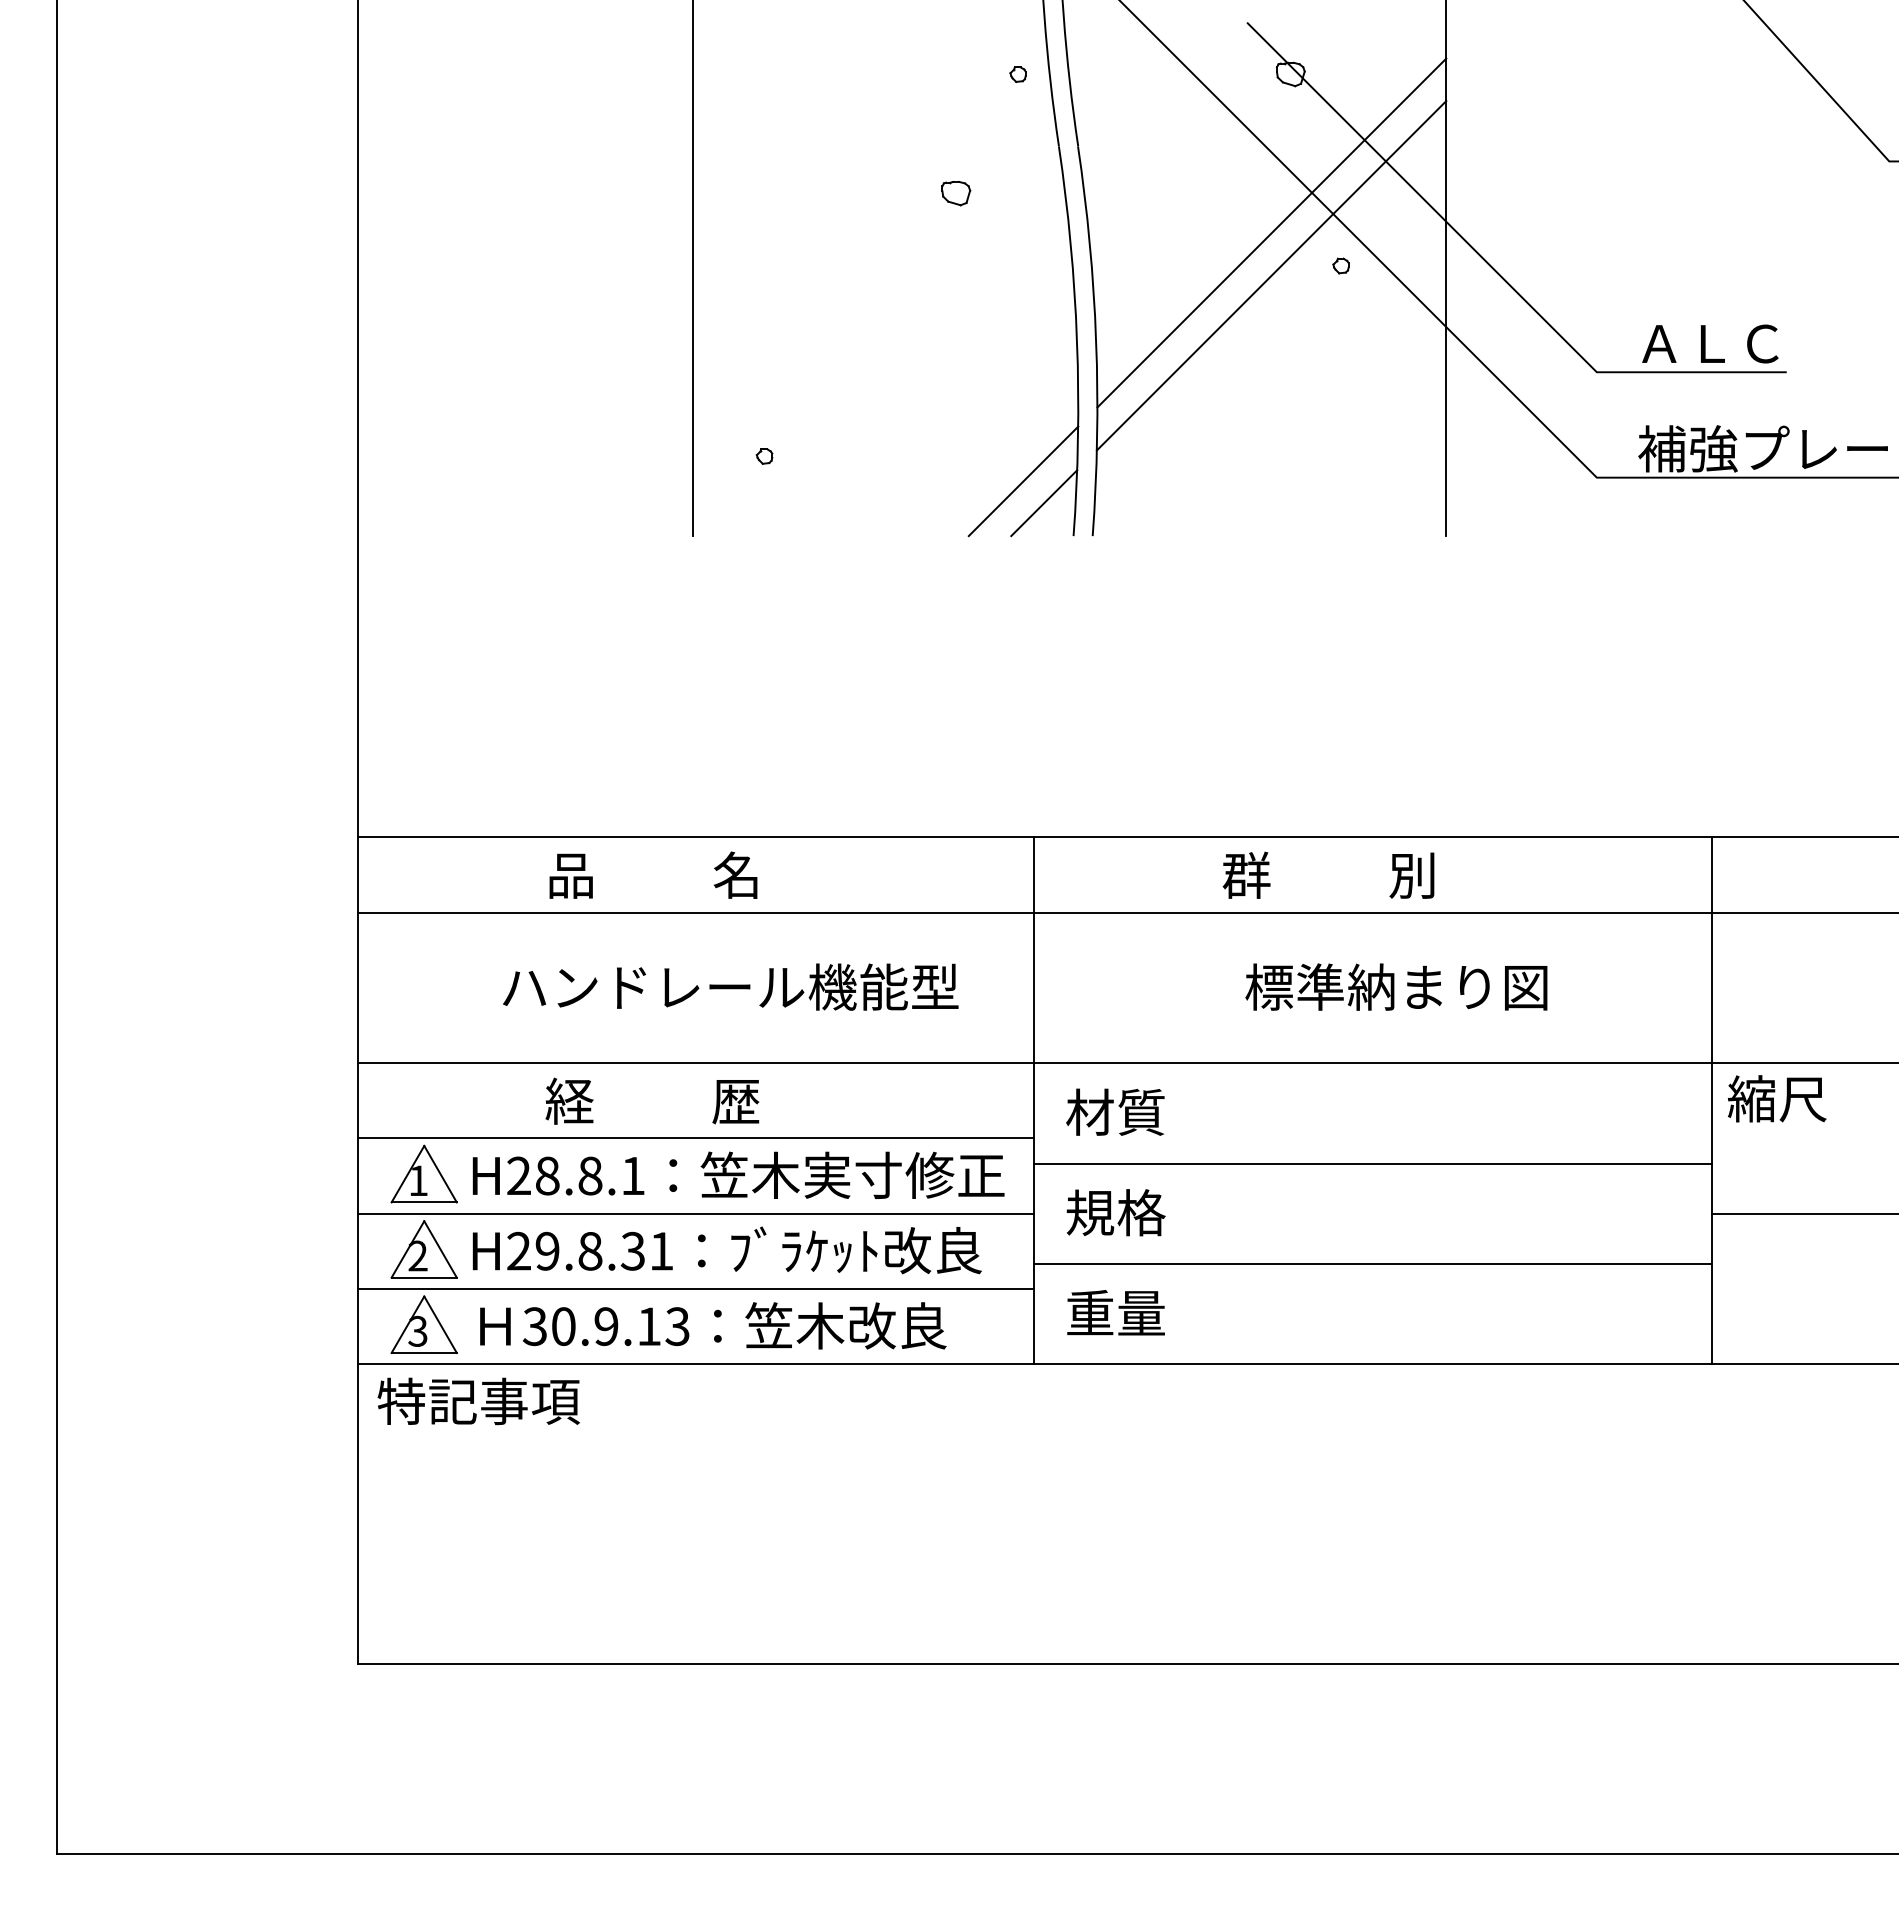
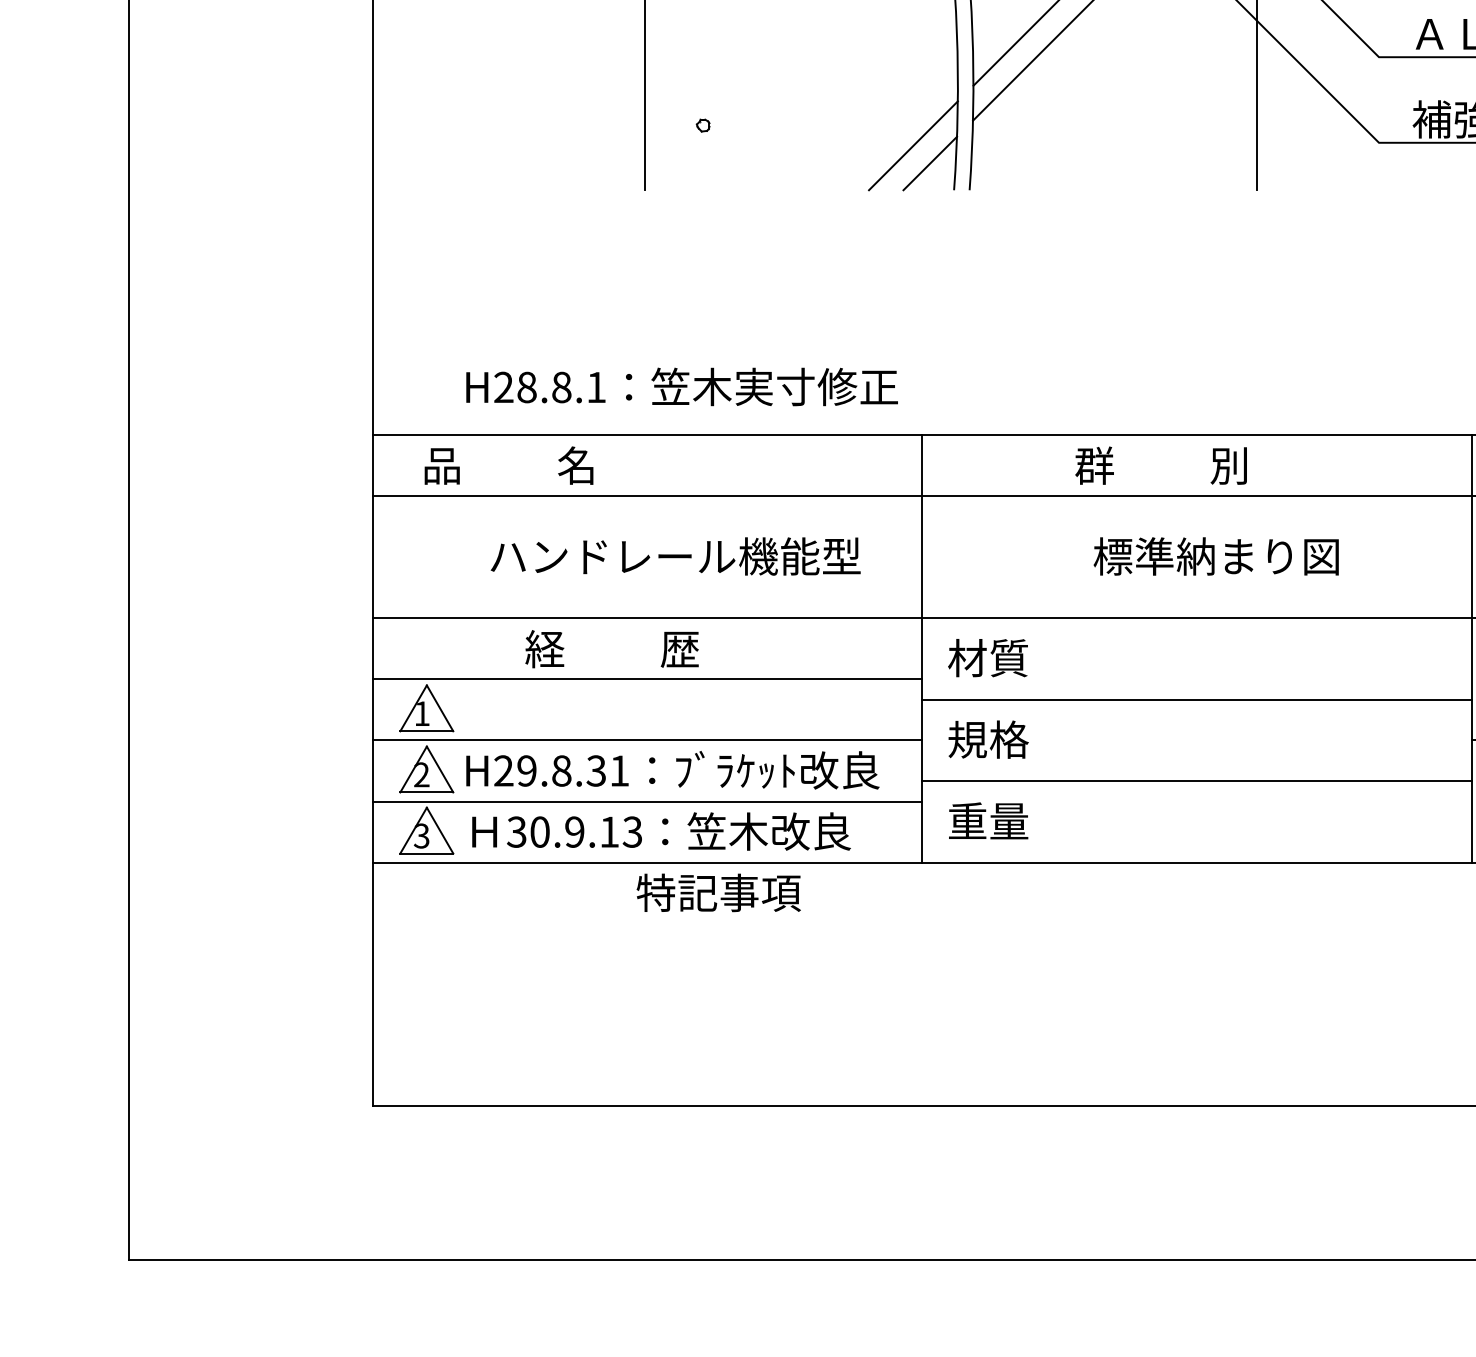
text: (653, 874) -> (509, 465), moved
text: (738, 1174) -> (682, 386), moved
text: (478, 1401) -> (718, 892), moved

